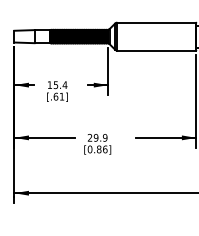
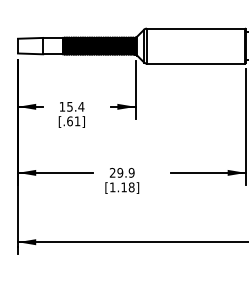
text: (97, 149) -> (121, 187), [0.86] -> [1.18]

